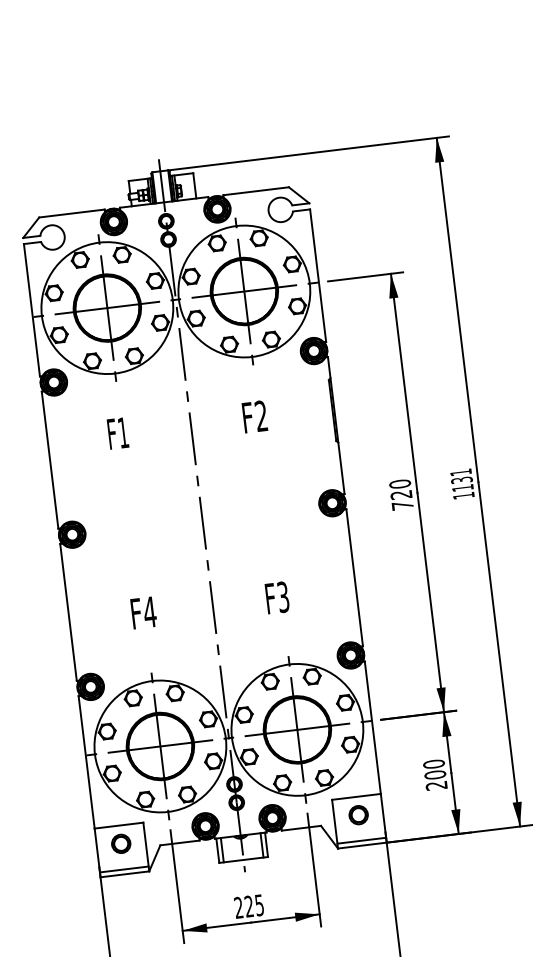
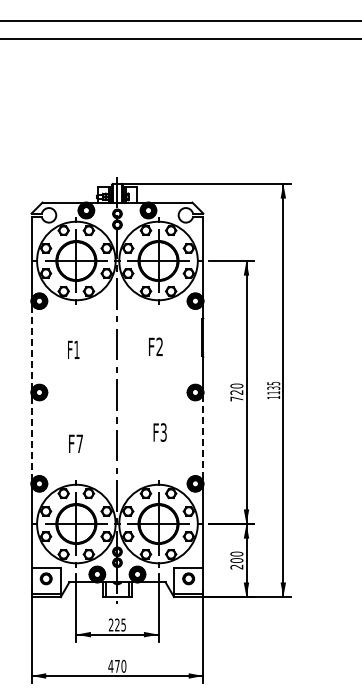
text: (254, 416) -> (155, 346), moved
text: (117, 432) -> (73, 349), moved
line: (50, 461) -> (31, 347), solid -> dashed
text: (460, 472) -> (273, 383), 1131 -> 1135
line: (354, 576) -> (203, 437), solid -> dashed
text: (276, 597) -> (159, 432), moved
text: (149, 611) -> (79, 443), F4 -> F7
line: (68, 612) -> (31, 438), solid -> dashed

